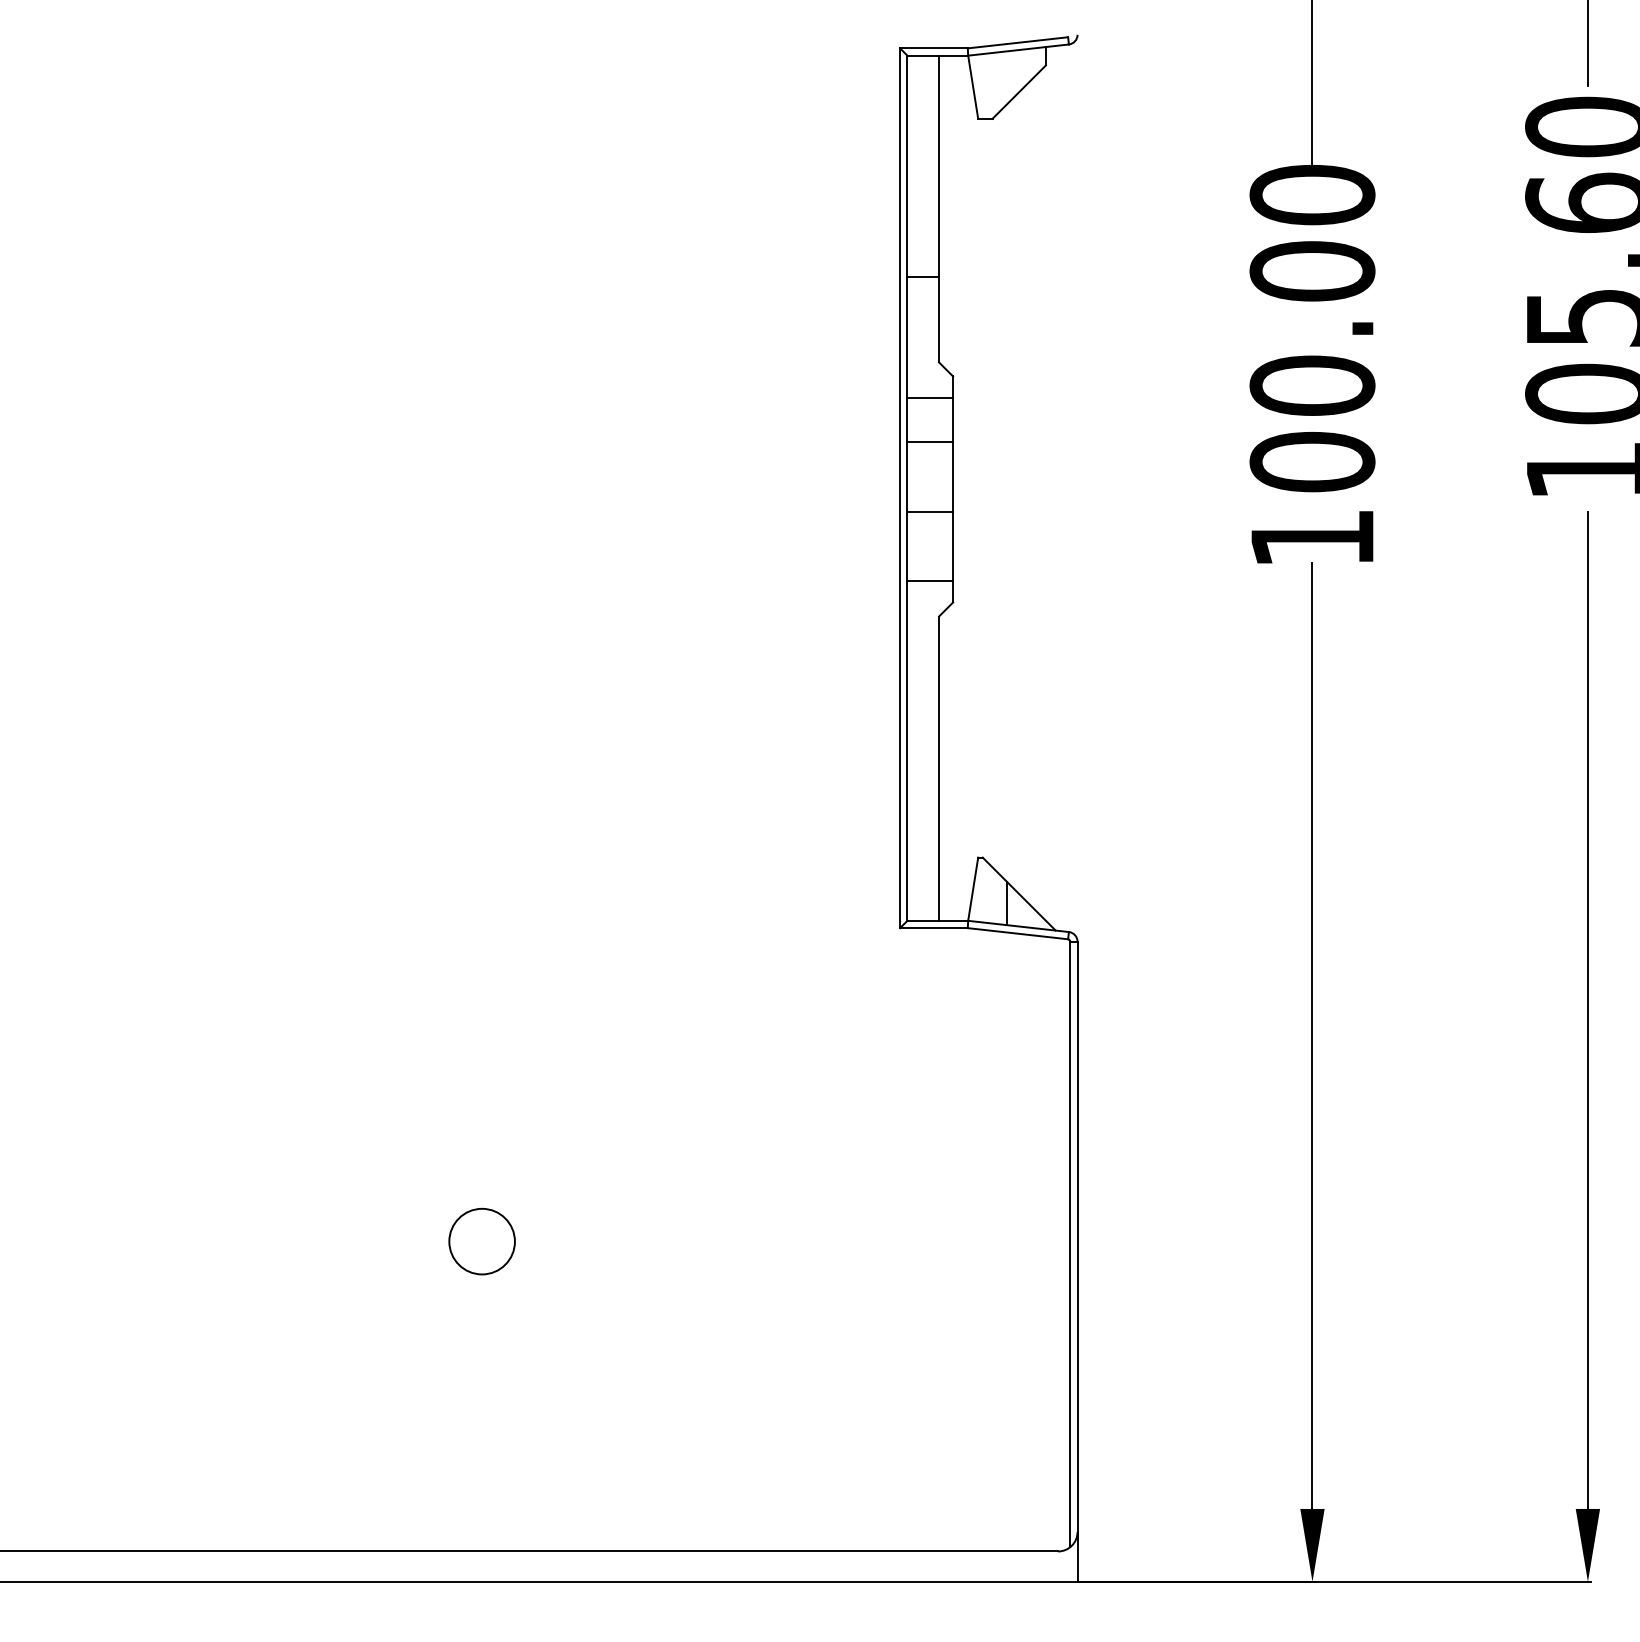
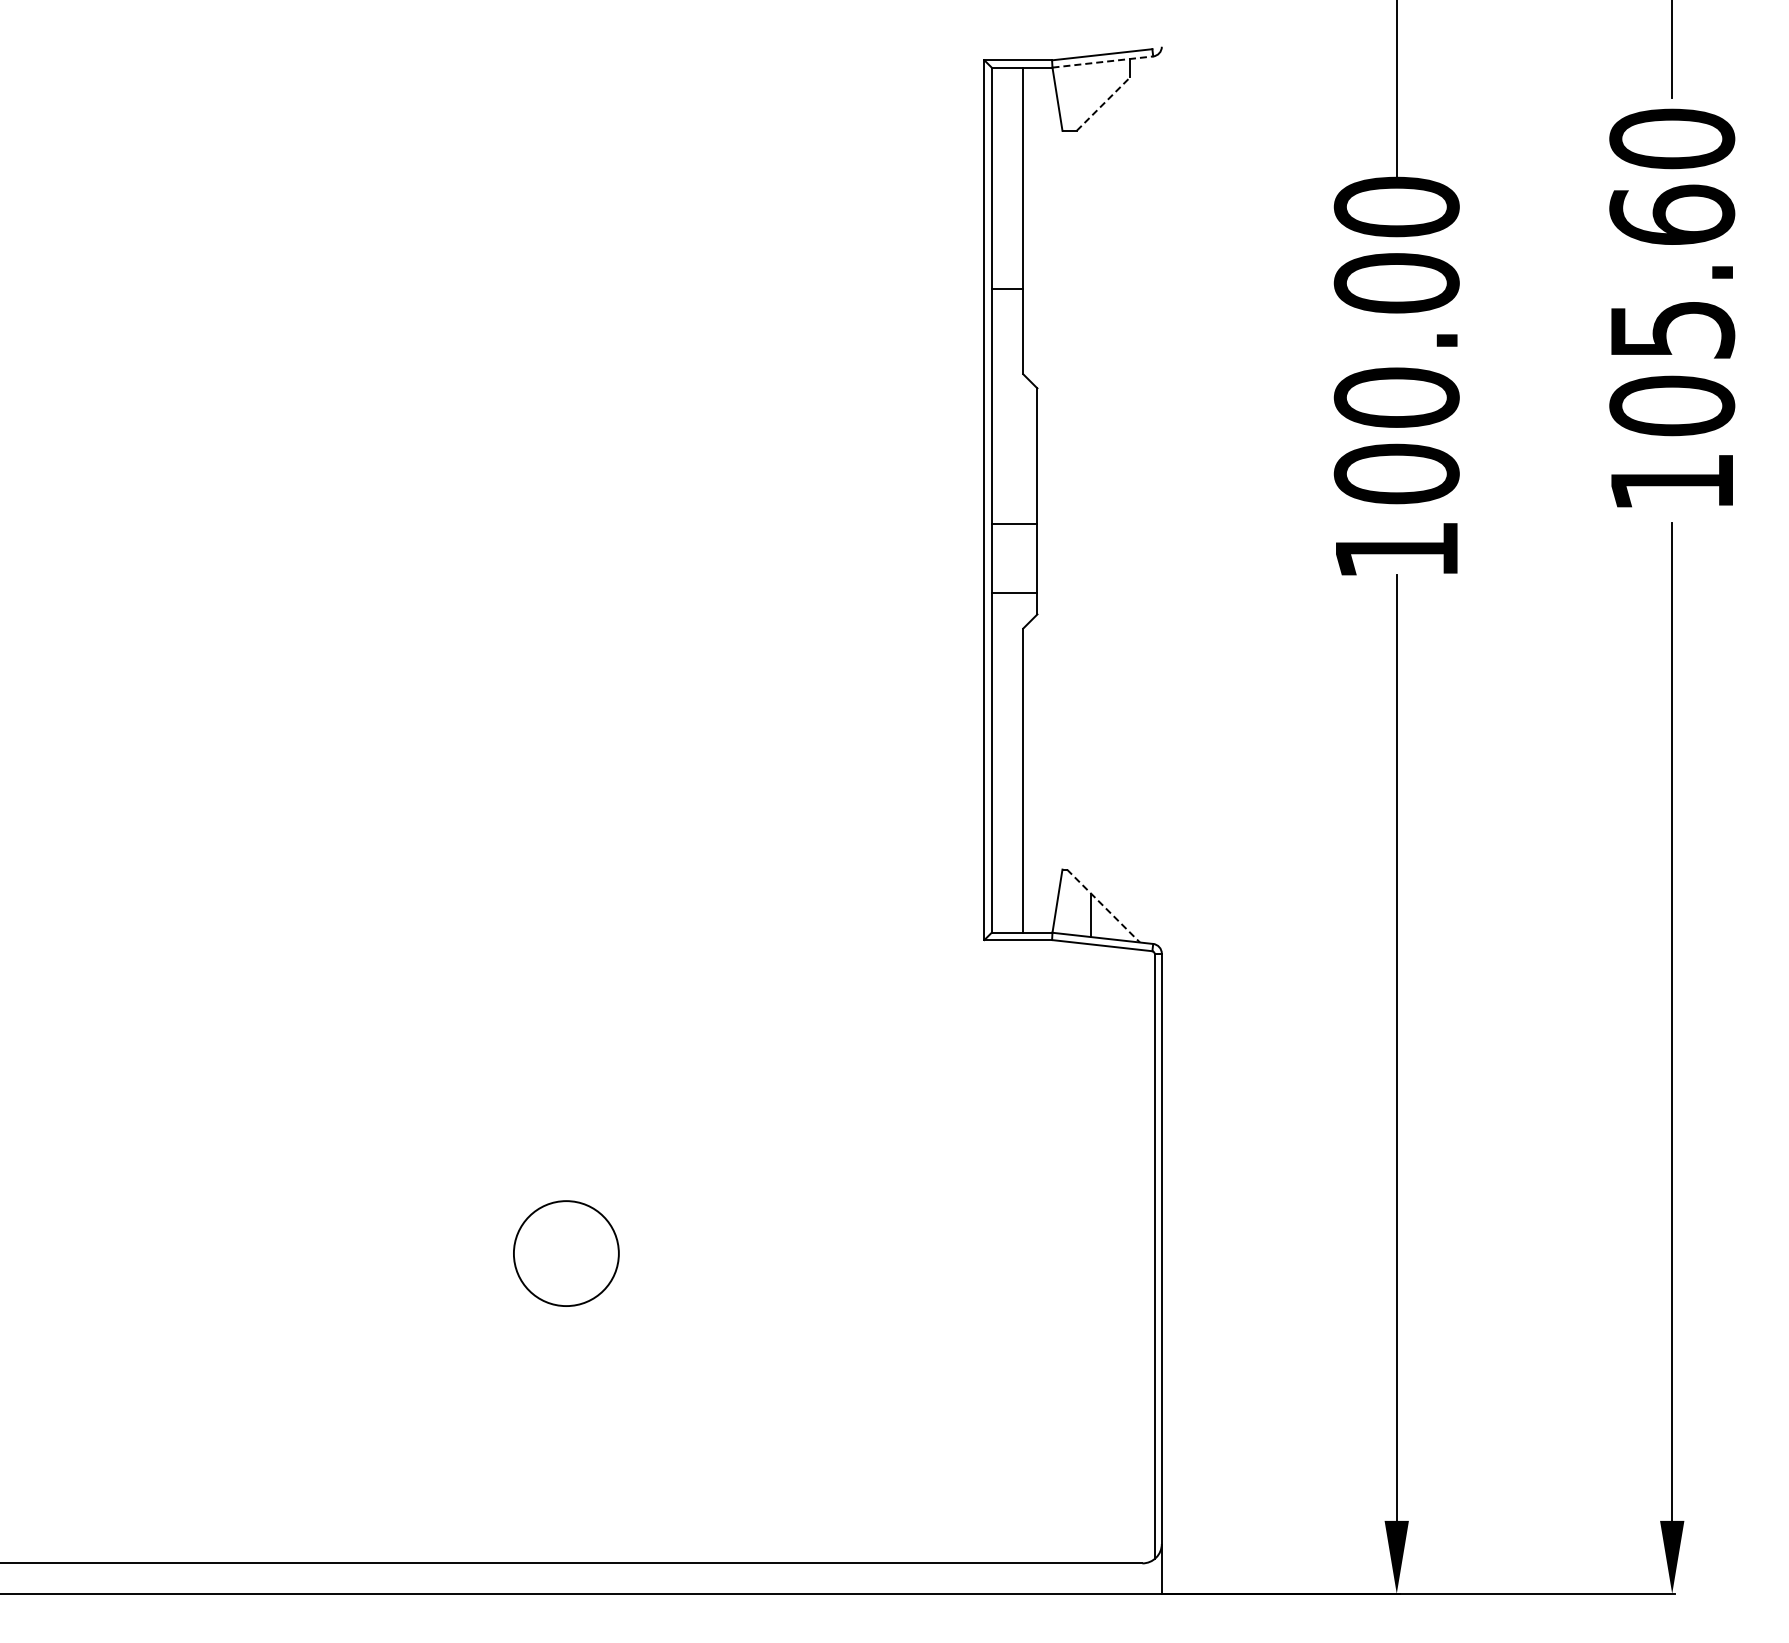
line: (1018, 50) -> (1102, 62), solid -> dashed
line: (1019, 92) -> (1103, 104), solid -> dashed
line: (930, 398) -> (1014, 410), removed
line: (930, 441) -> (1014, 453), removed
line: (1019, 894) -> (1103, 906), solid -> dashed
circle: (482, 1241) -> (566, 1253), size x1.6

